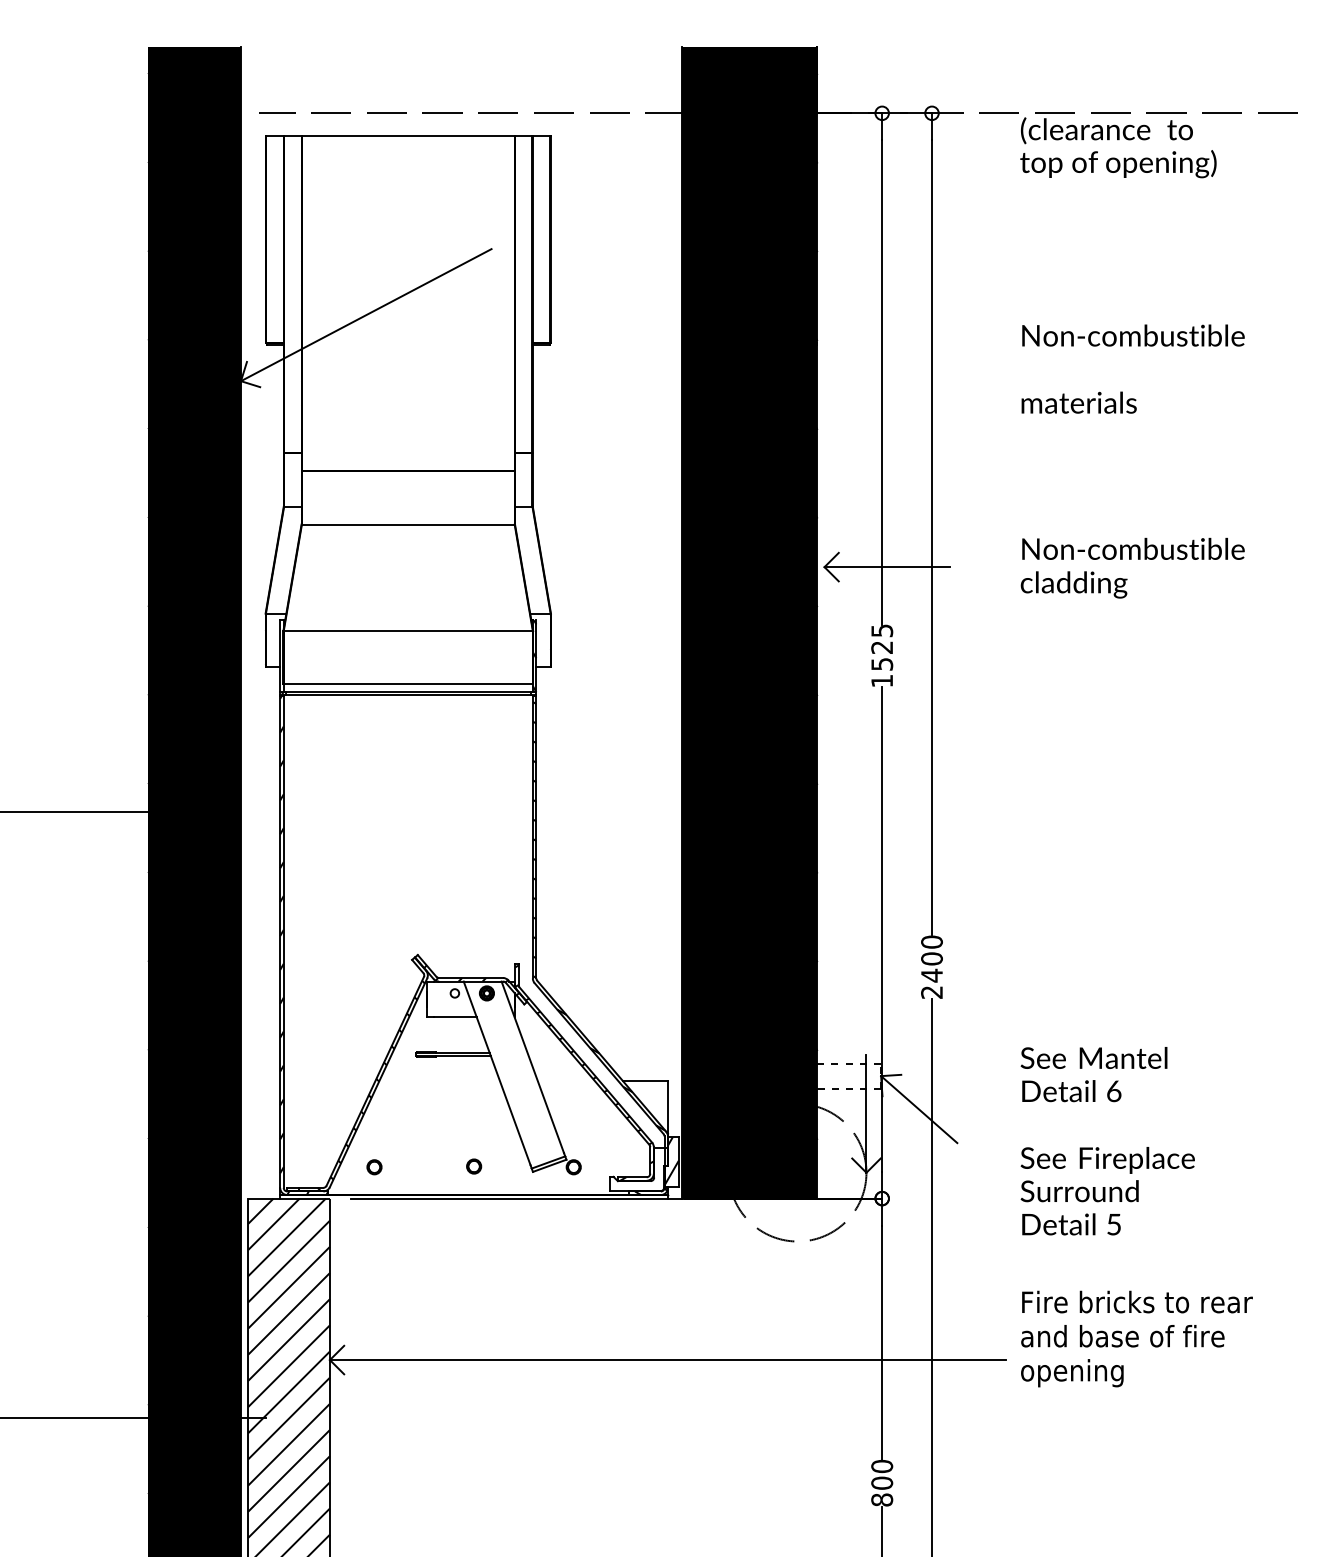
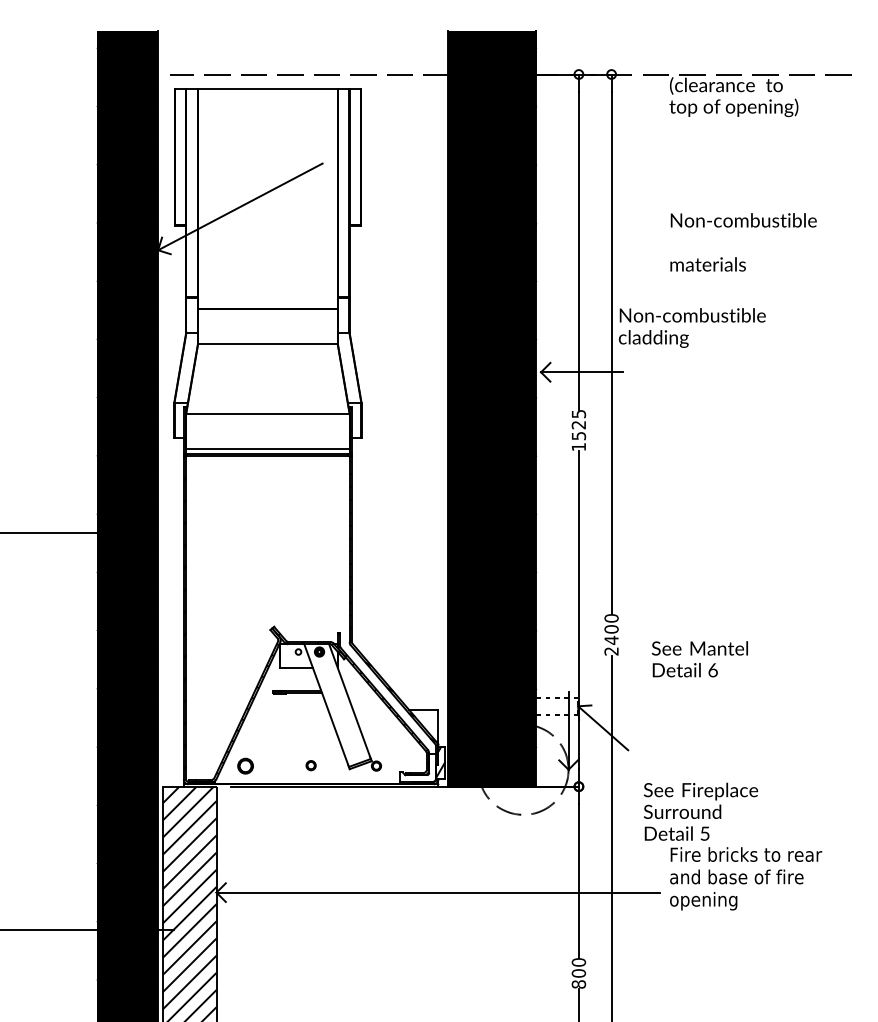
text: (1131, 567) -> (691, 327), moved
text: (1093, 1074) -> (699, 659), moved
part: (374, 1166) -> (245, 765), size x1.6
text: (1107, 1190) -> (700, 811), moved

